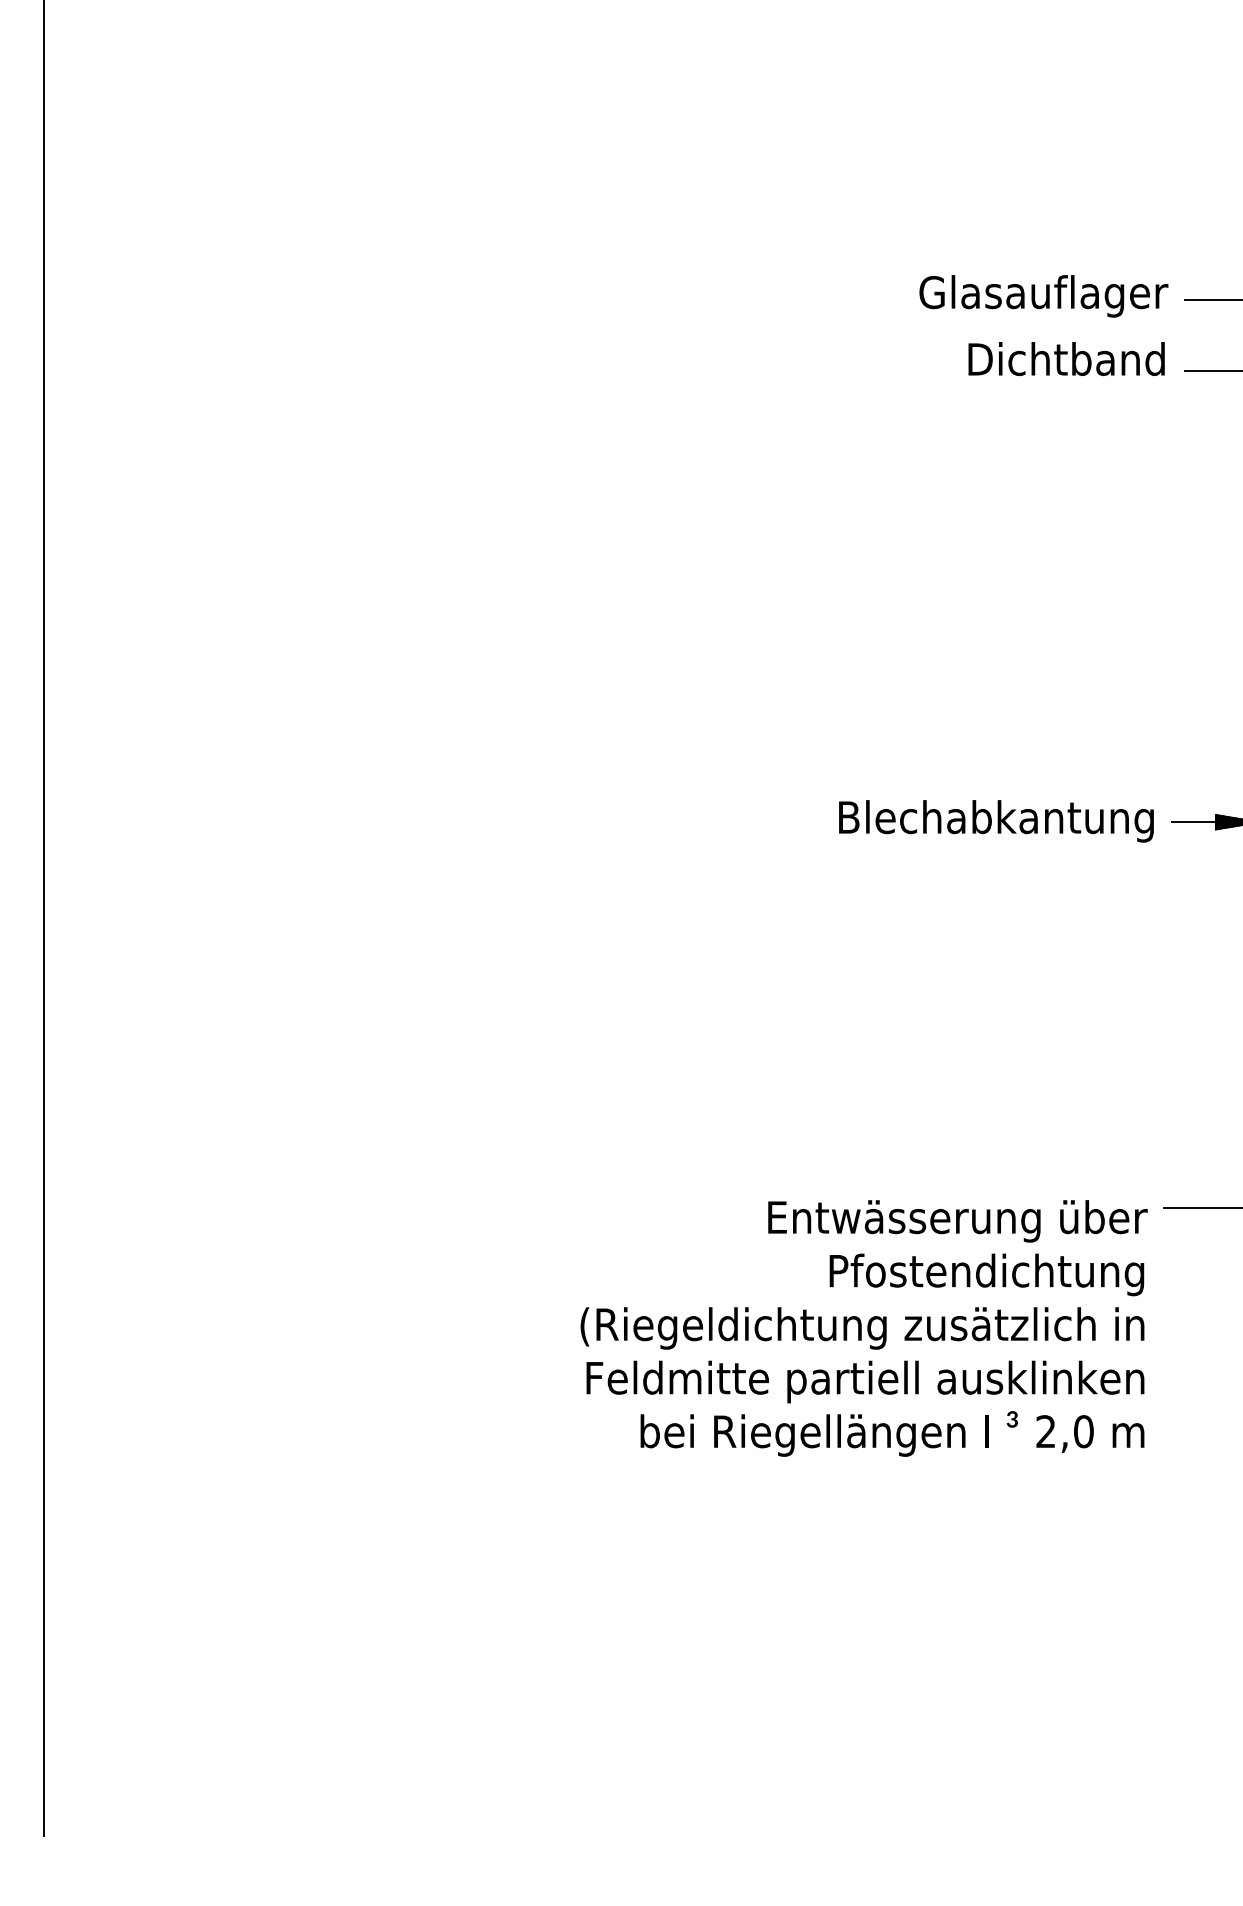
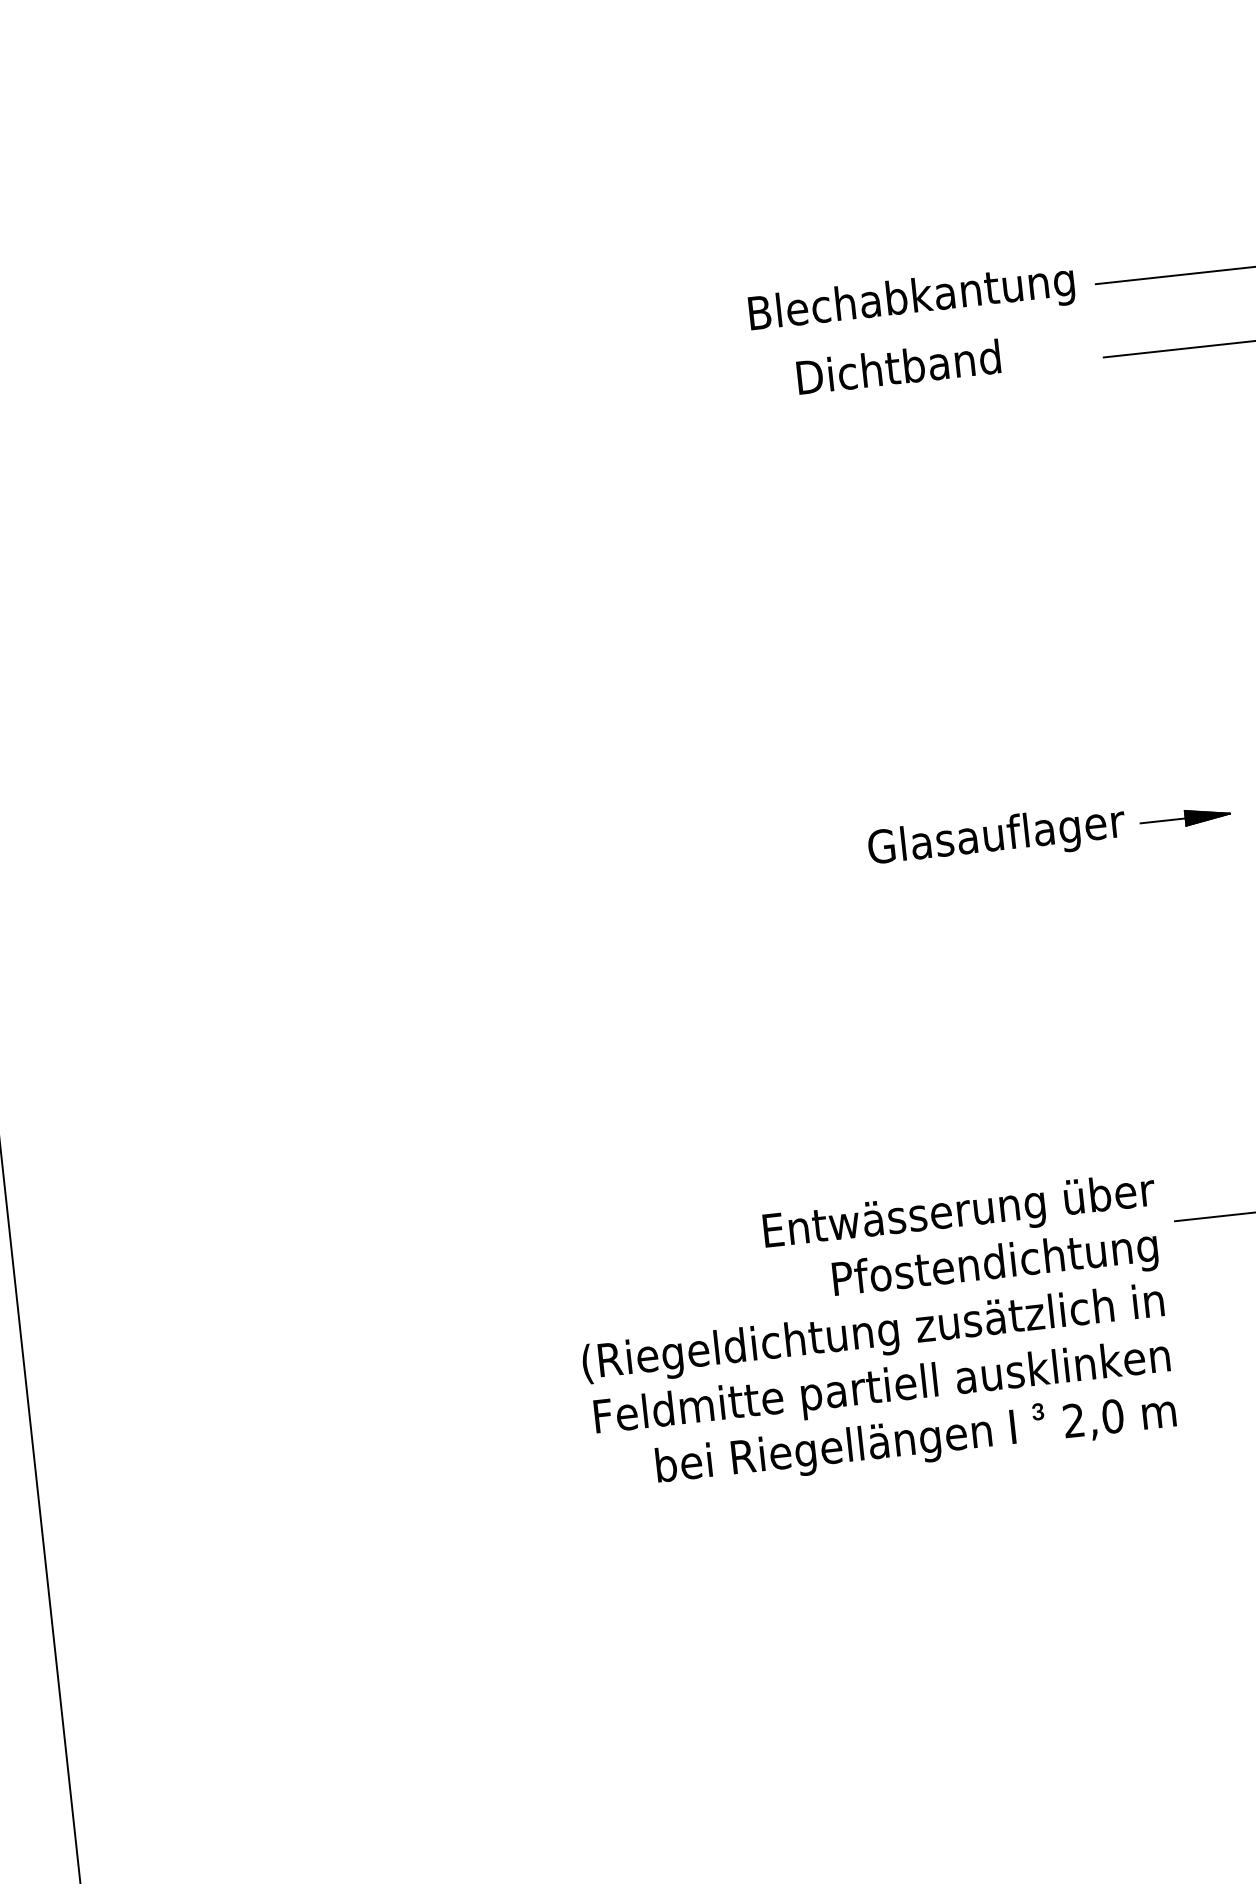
text: (1009, 296) -> (914, 300), Glasauflager -> Blechabkantung
text: (1066, 359) -> (898, 367), moved
text: (998, 821) -> (961, 841), Blechabkantung -> Glasauflager
text: (863, 1328) -> (874, 1334), moved

